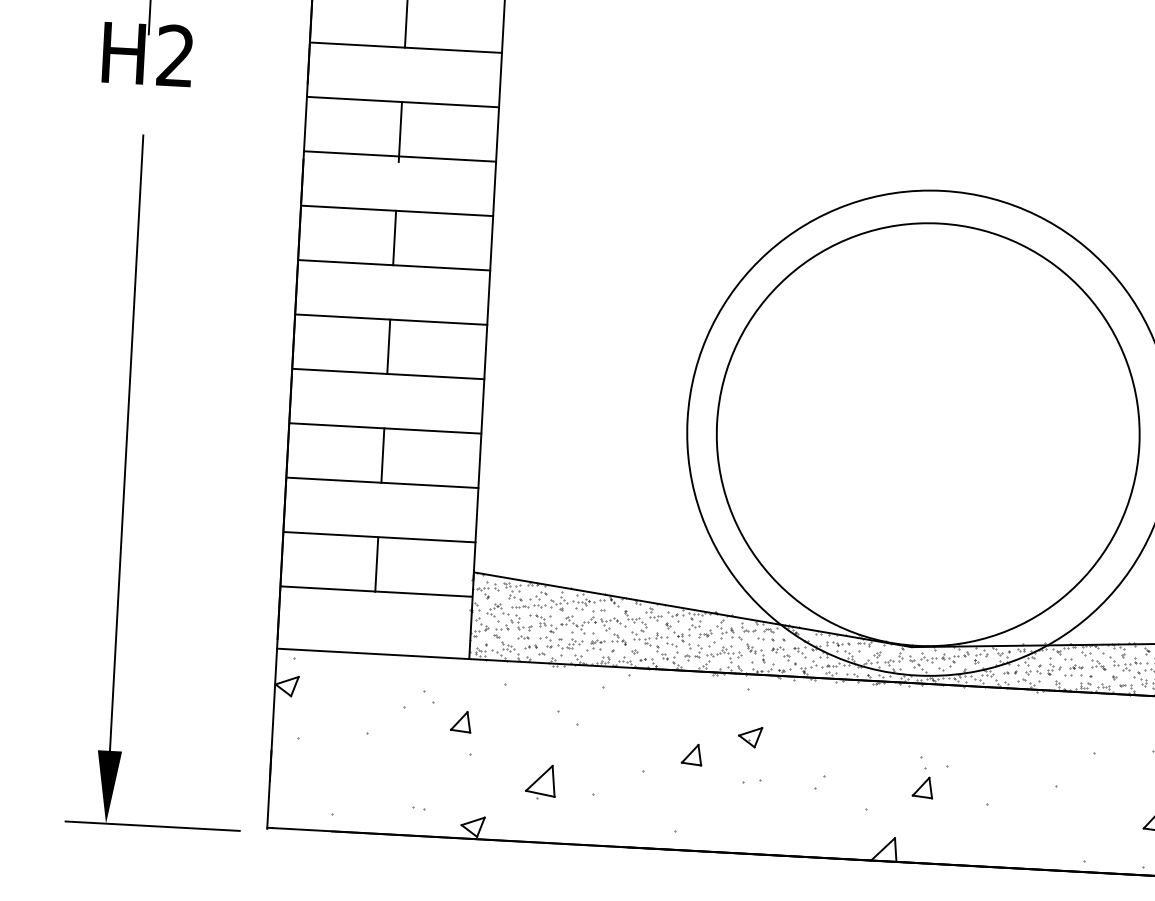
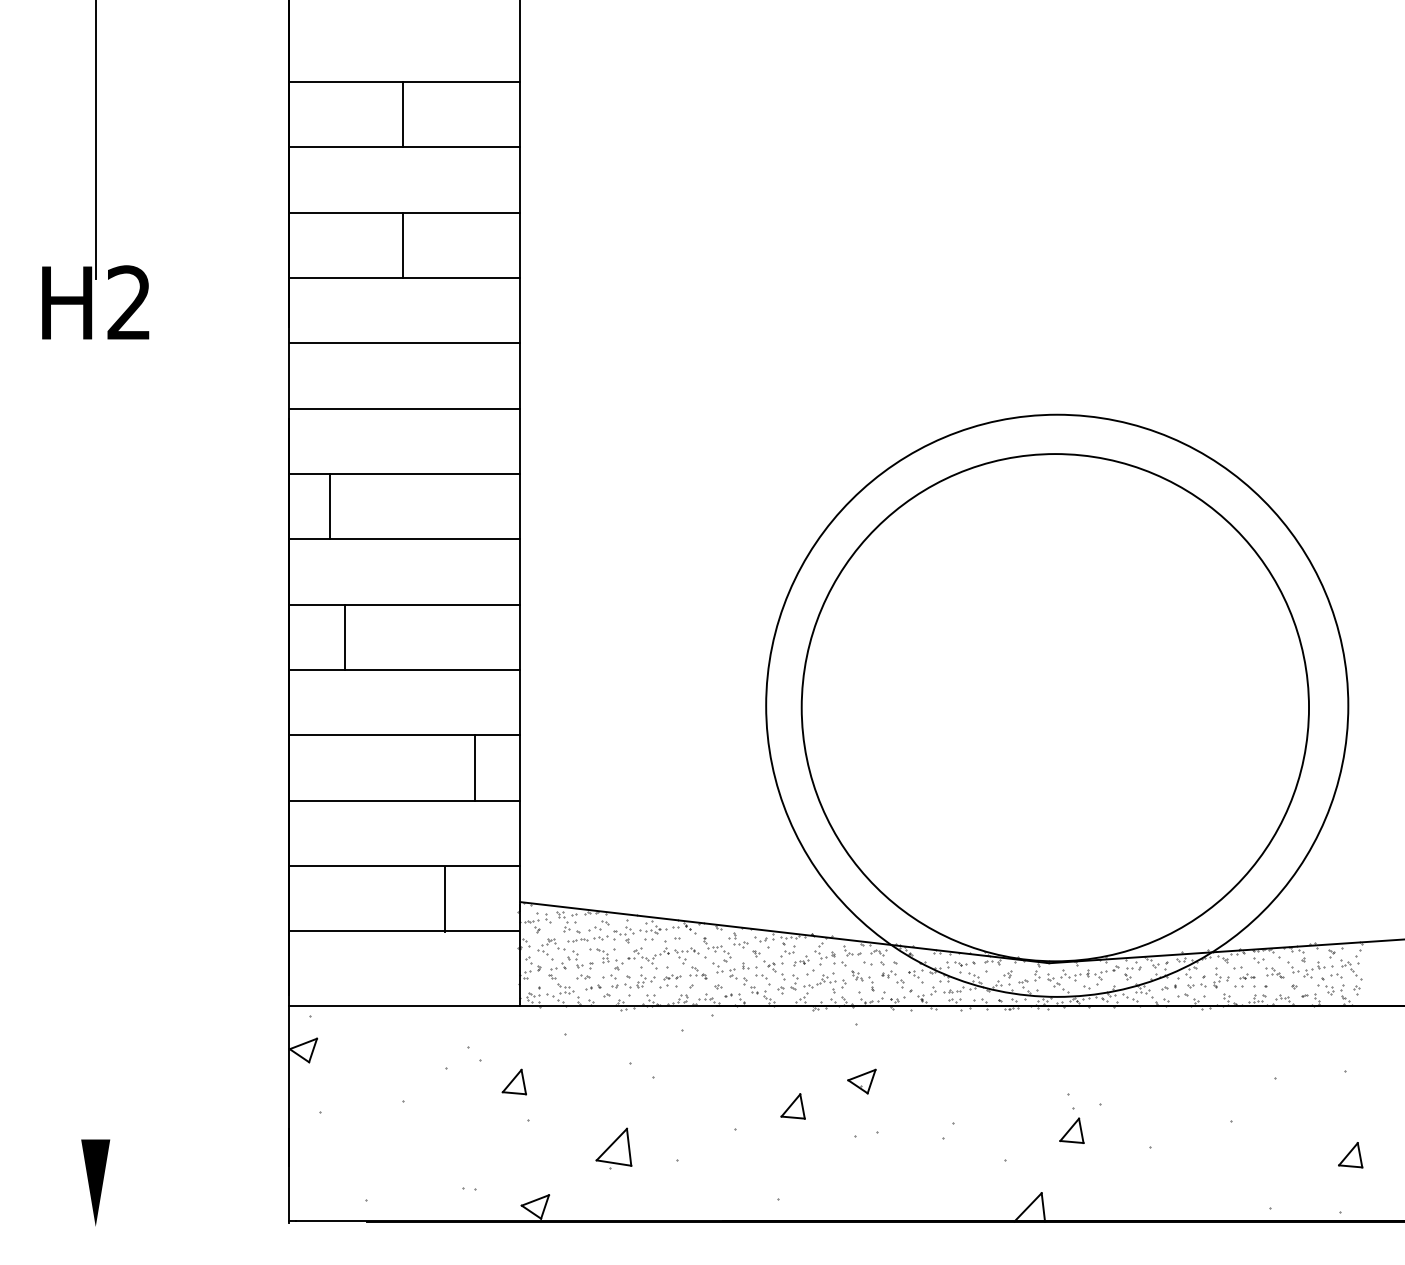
line: (400, 132) -> (403, 379), removed
line: (394, 237) -> (330, 506), moved
line: (388, 346) -> (345, 637), moved
line: (126, 442) -> (95, 769), removed
line: (382, 455) -> (475, 767), moved
line: (377, 564) -> (445, 898), moved
line: (152, 825) -> (151, 1226), removed

